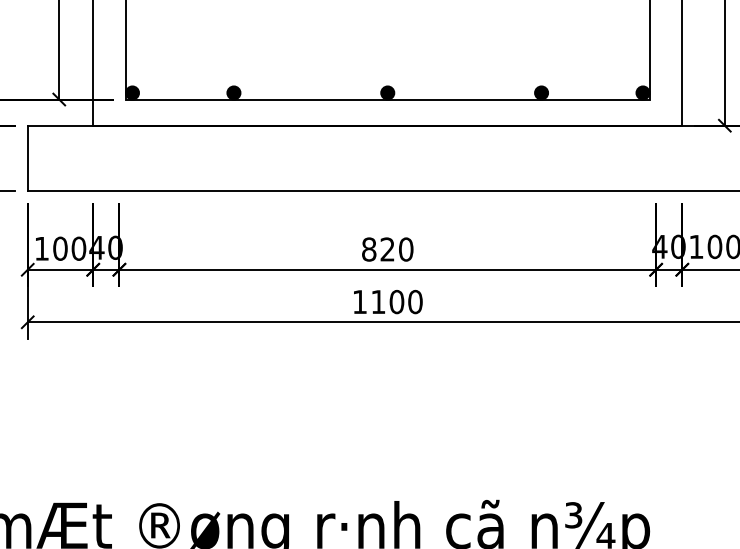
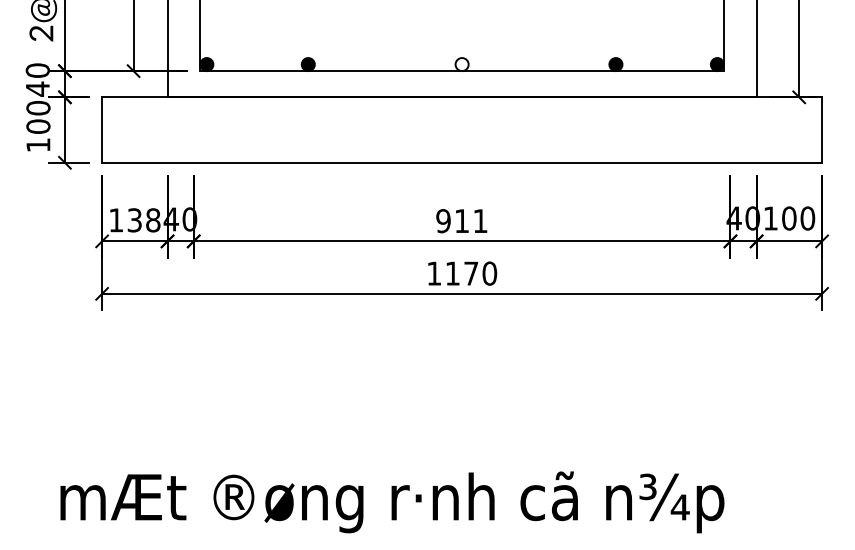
fill: (387, 92) -> (461, 64), removed
text: (69, 248) -> (143, 220), 100 -> 138
text: (387, 249) -> (461, 221), 820 -> 911
text: (397, 301) -> (471, 273), 1100 -> 1170

